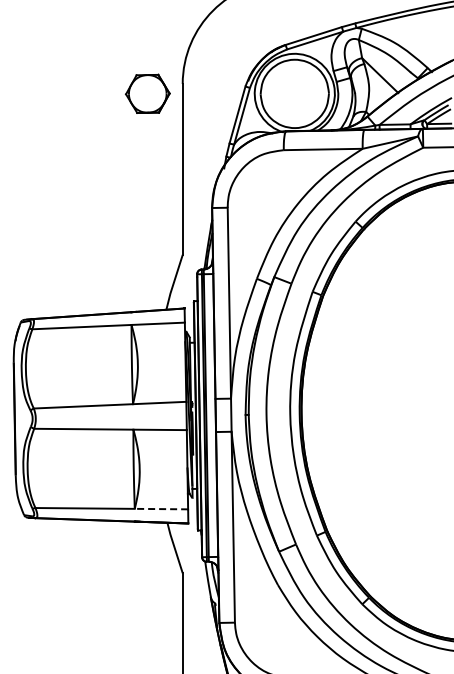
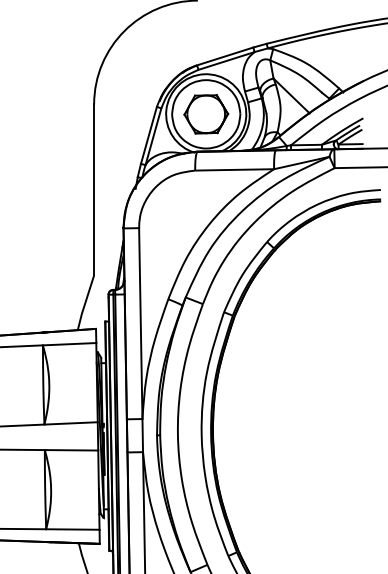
part: (147, 93) -> (205, 113), moved
line: (161, 509) -> (72, 529), dashed -> solid

